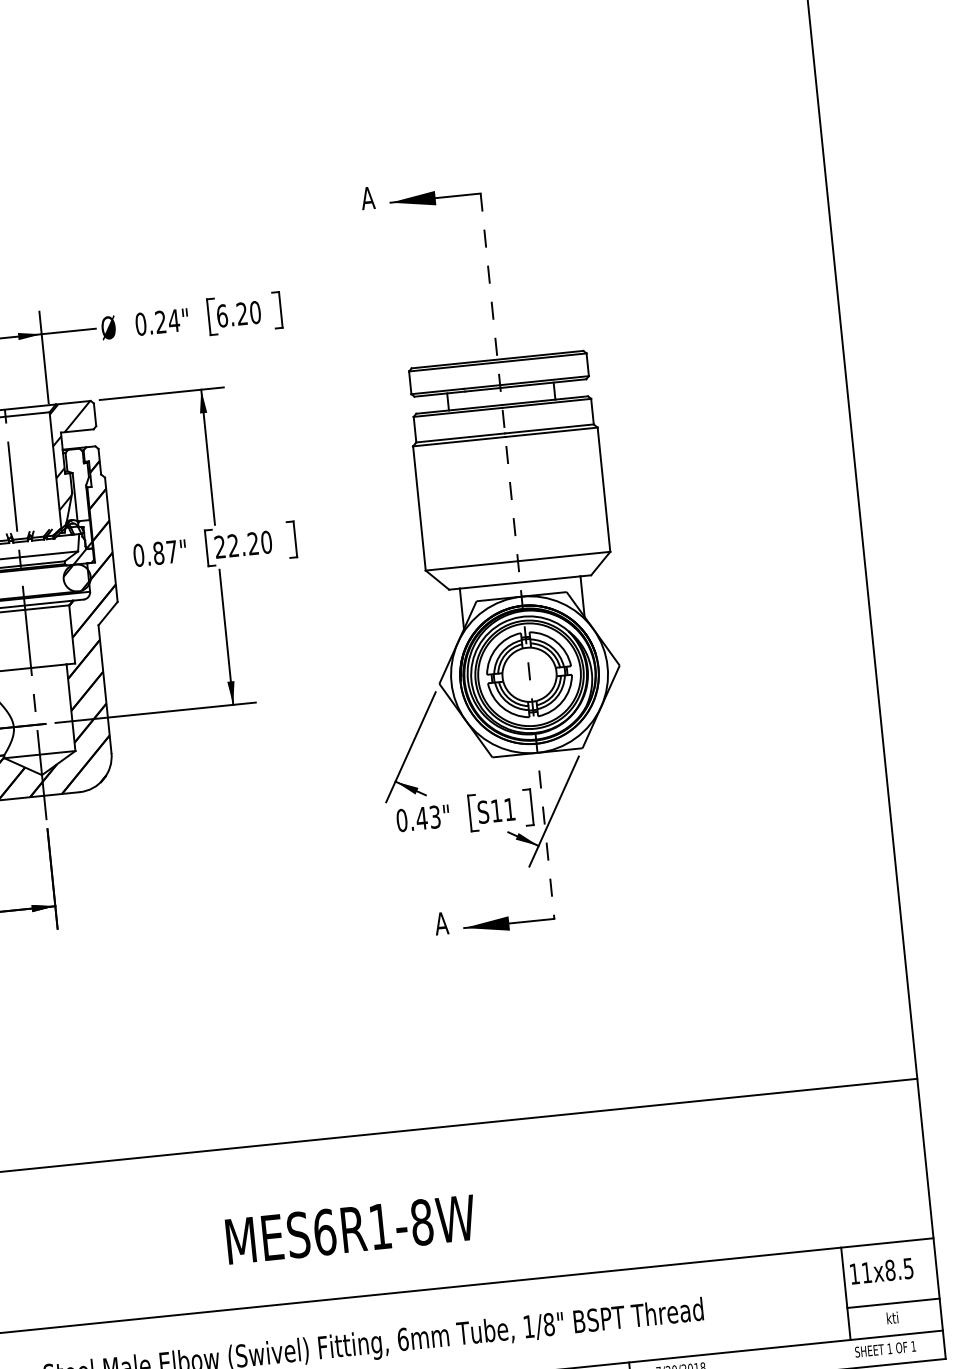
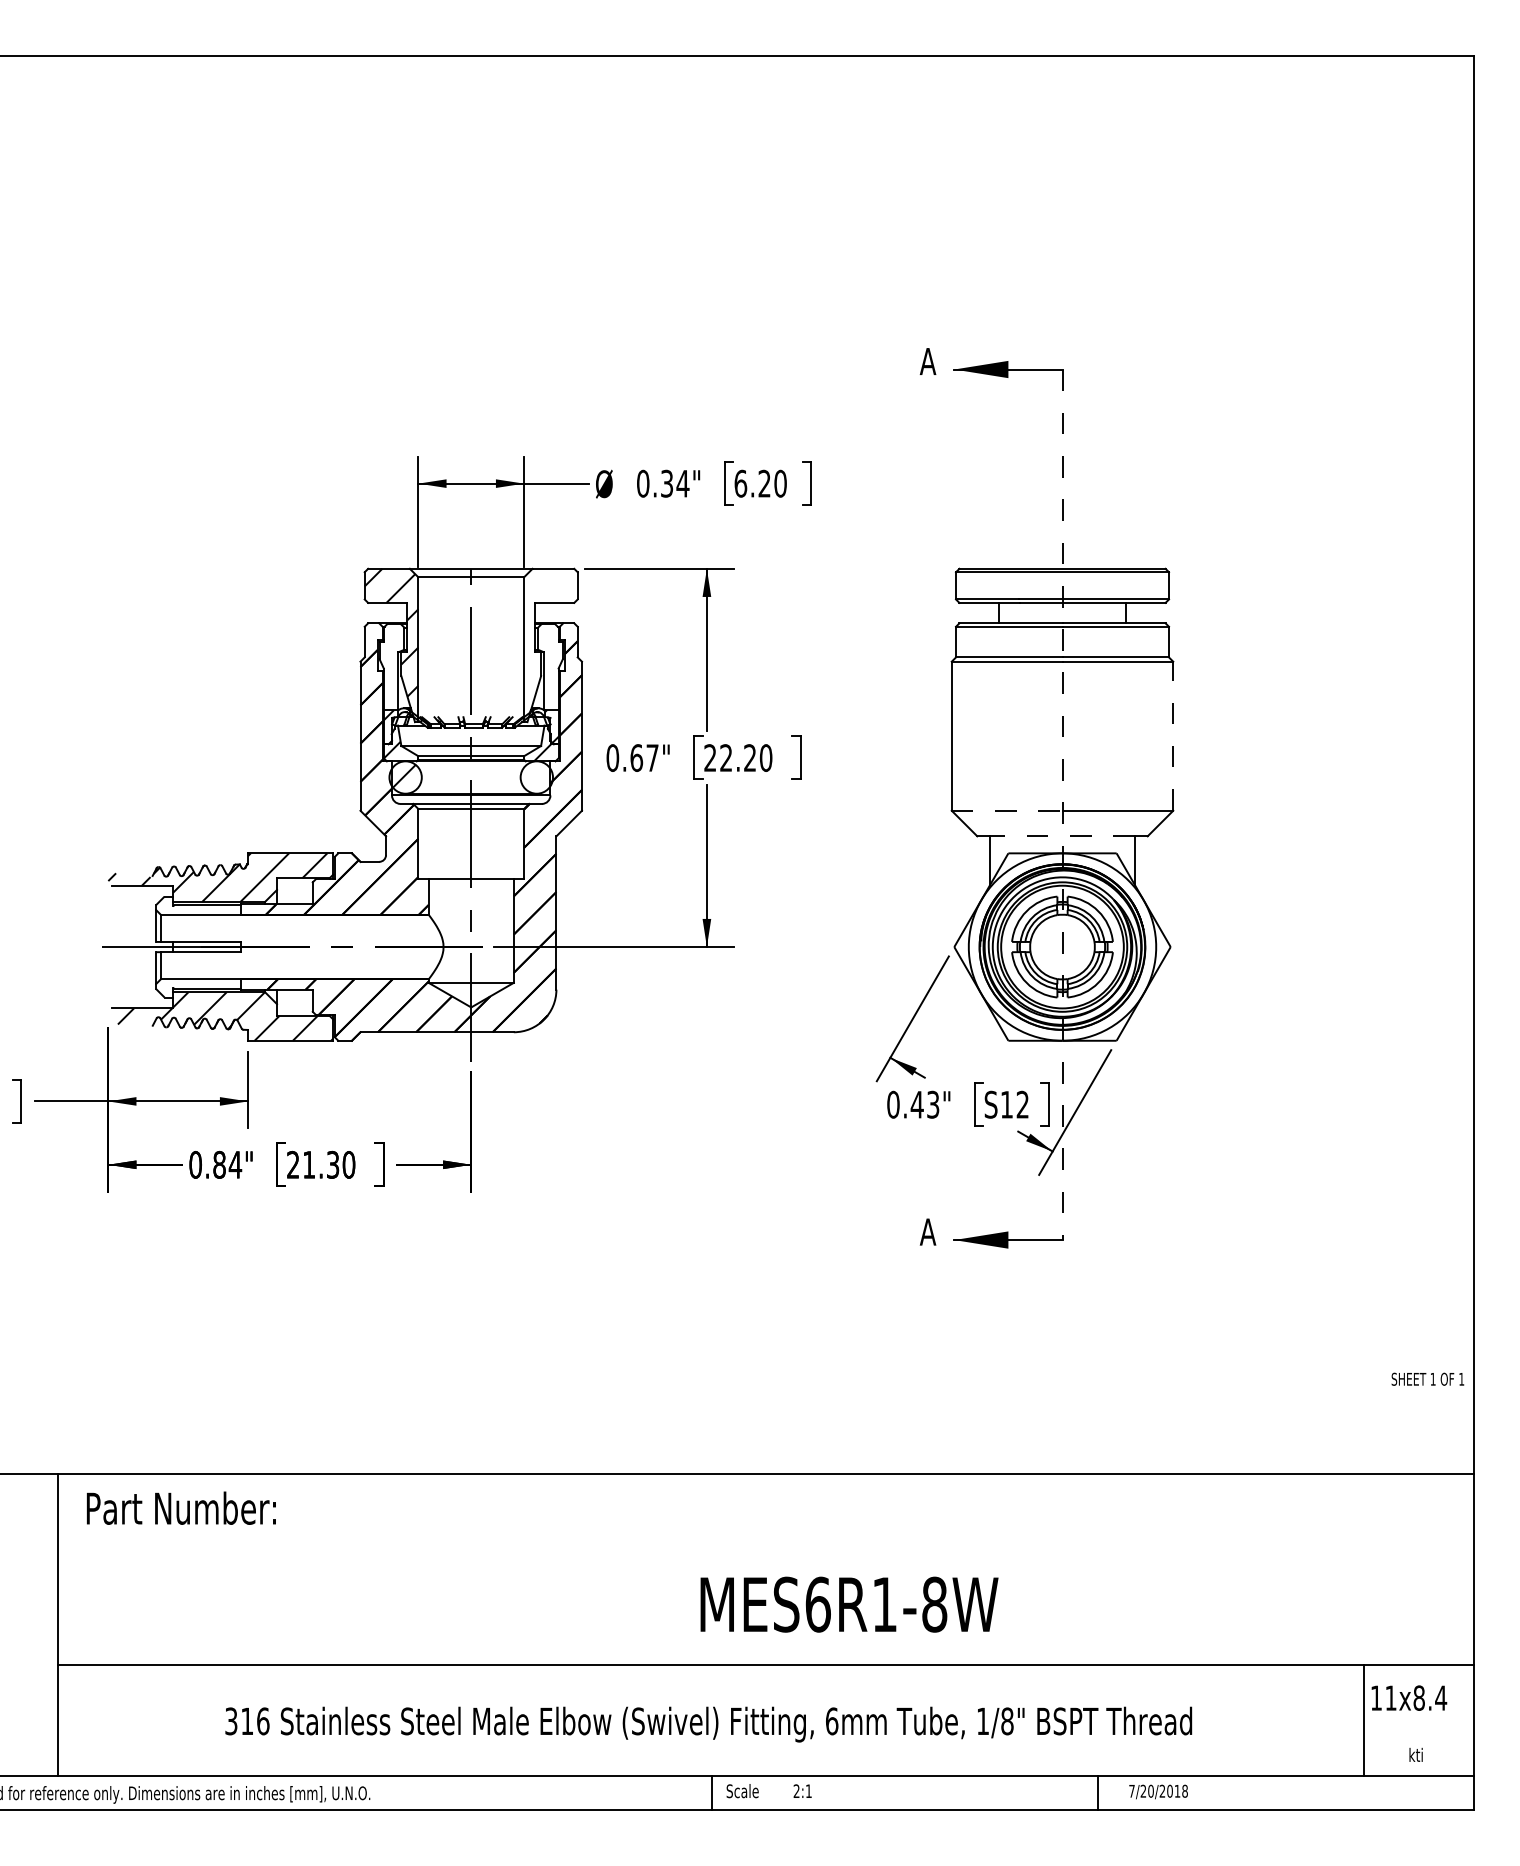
text: (161, 321) -> (667, 483), 0.24" -> 0.34"
hatch: (74, 455) -> (548, 631), removed
line: (604, 489) -> (1173, 736), solid -> dashed
text: (158, 552) -> (636, 757), 0.87" -> 0.67"
line: (472, 565) -> (1007, 810), solid -> dashed
hatch: (76, 578) -> (536, 777), removed
line: (520, 582) -> (1062, 836), solid -> dashed
text: (509, 809) -> (1022, 1104), S11 -> S12
text: (351, 1229) -> (849, 1604), moved
text: (908, 1267) -> (1441, 1697), 11x8.5 -> 11x8.4
line: (893, 1303) -> (1418, 1737), removed
text: (885, 1348) -> (1427, 1378), moved

